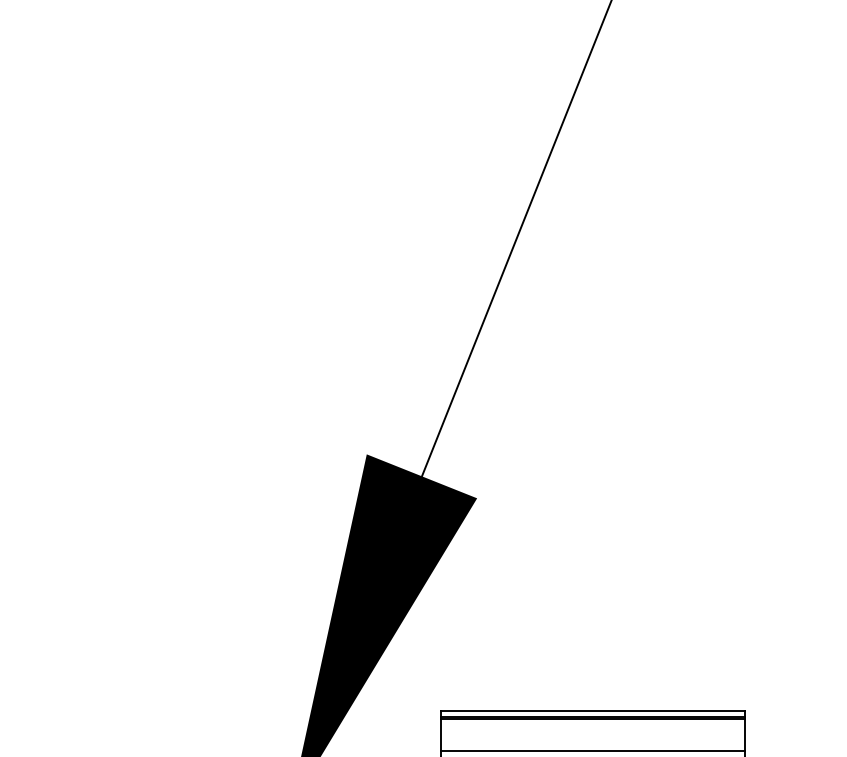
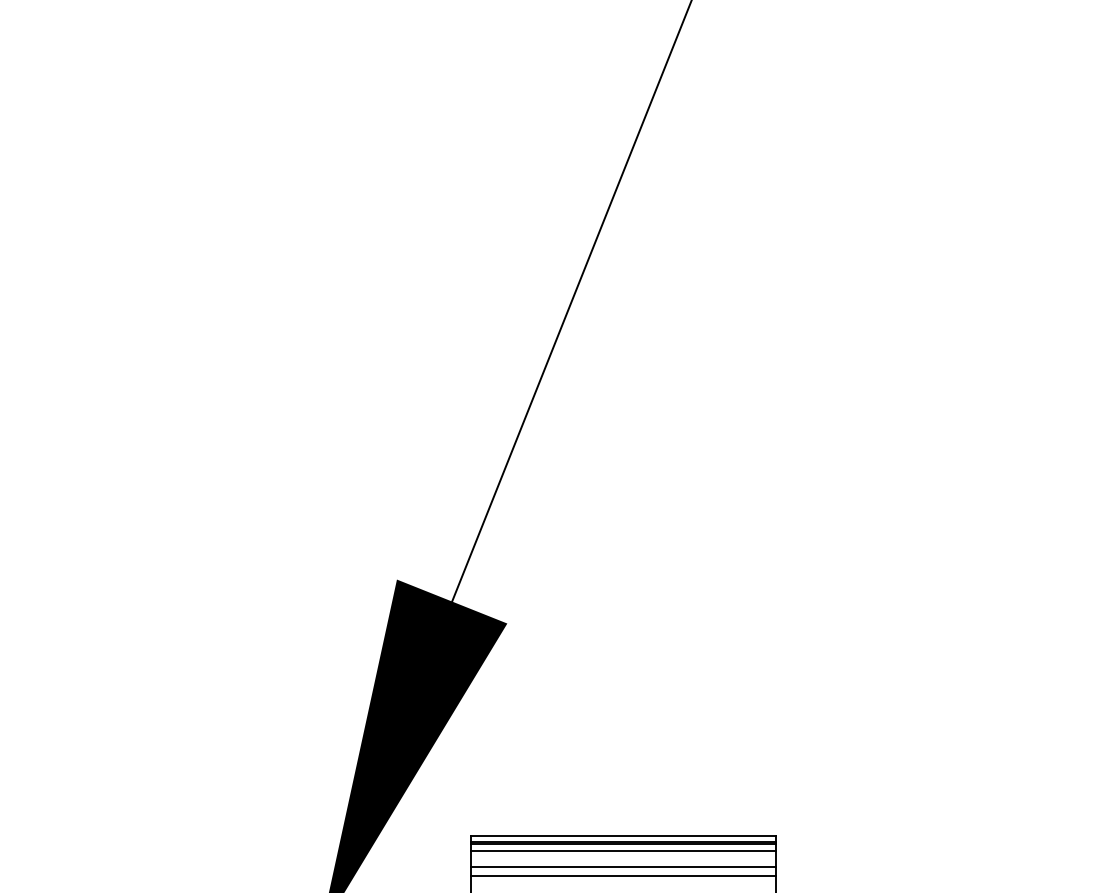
line: (593, 726) -> (623, 851), added
line: (593, 741) -> (623, 866), added

